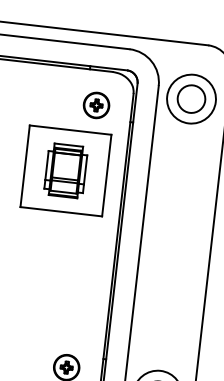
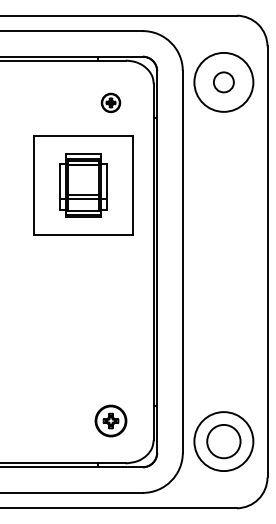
circle: (191, 99) -> (223, 82), size x0.6
part: (96, 105) -> (110, 102), size x0.6

